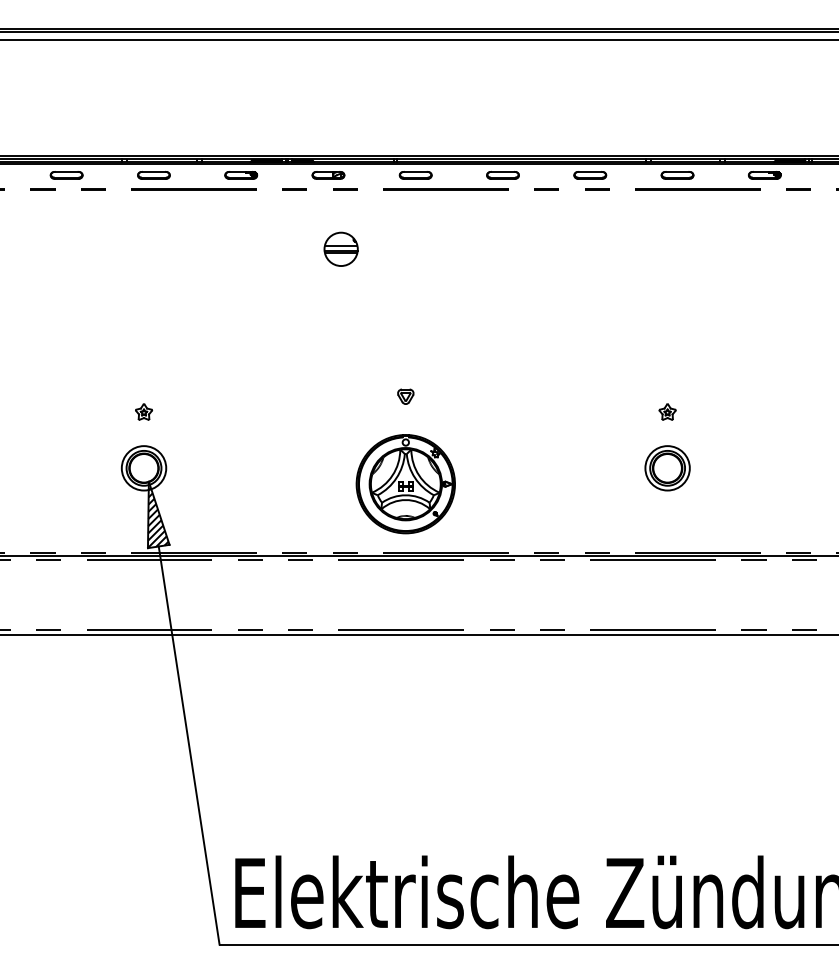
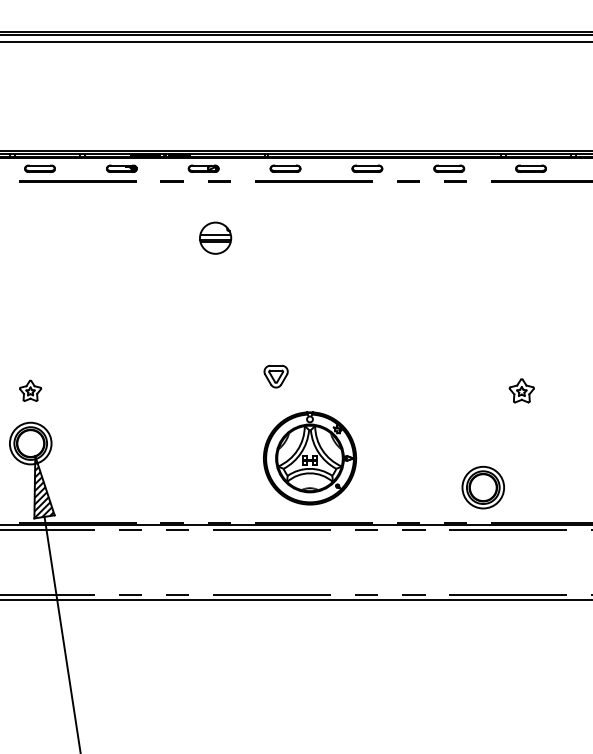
part: (405, 396) -> (275, 376), size x1.6
part: (144, 411) -> (31, 390), size x1.4
part: (667, 411) -> (521, 390), size x1.6
part: (667, 468) -> (483, 487), moved
part: (405, 484) -> (309, 458), moved

